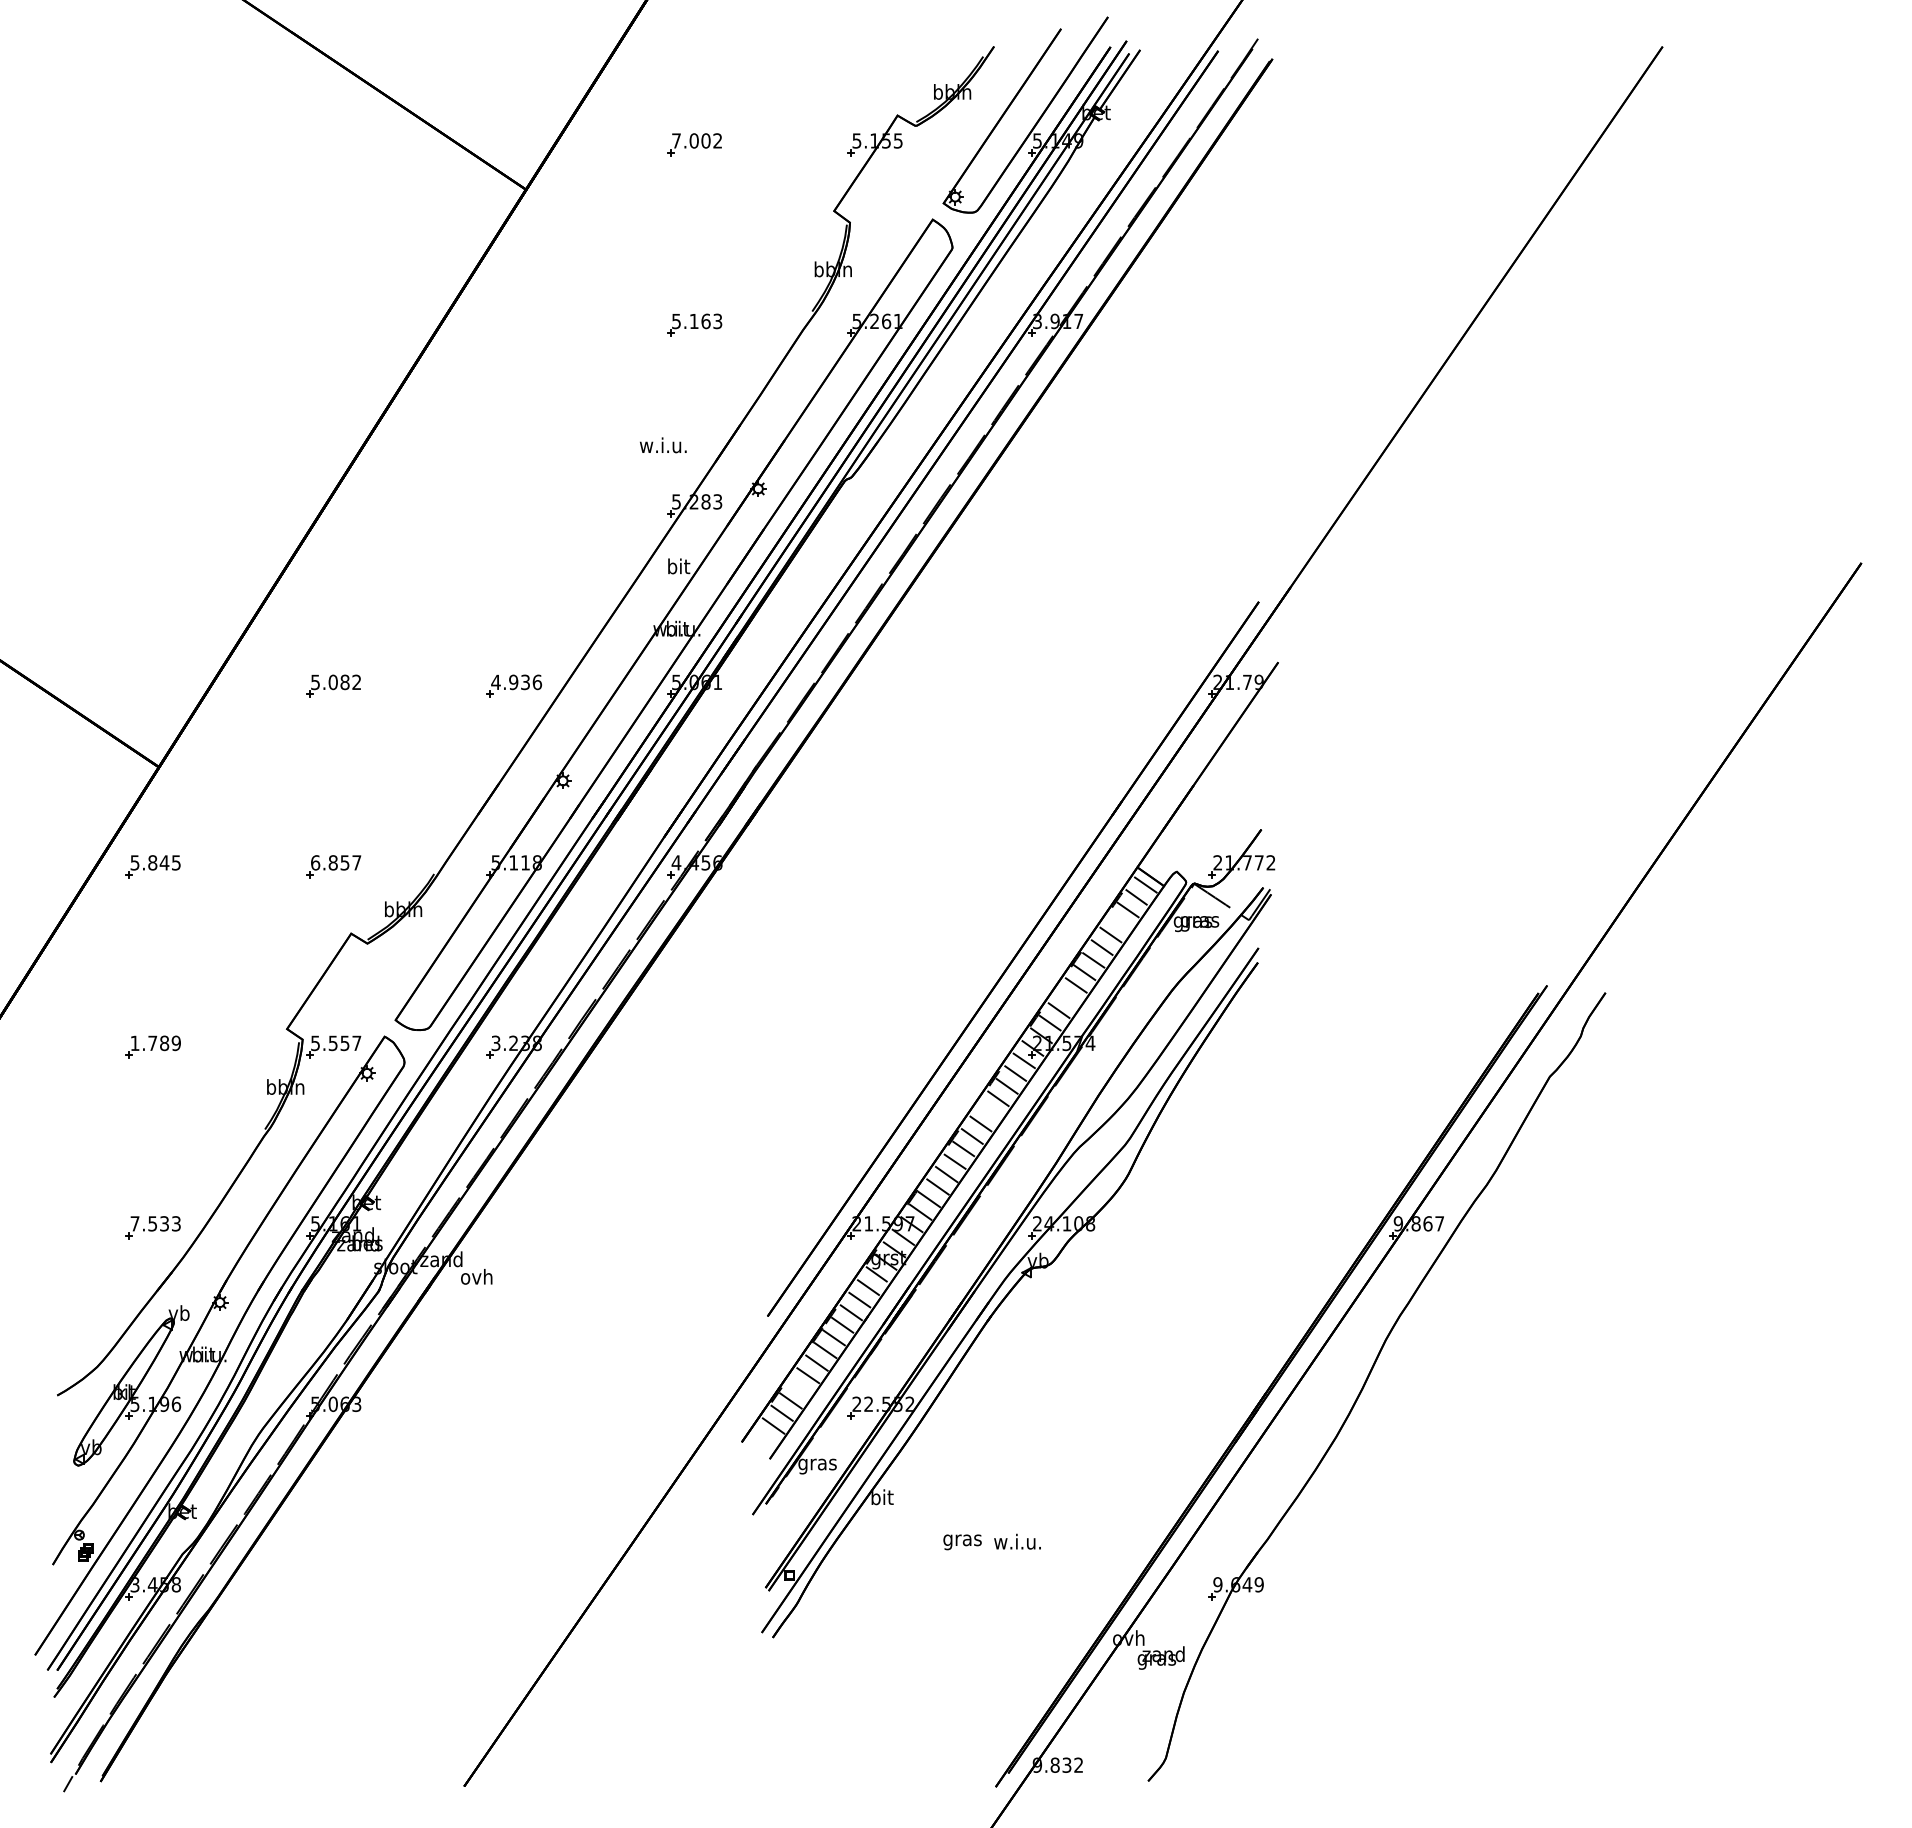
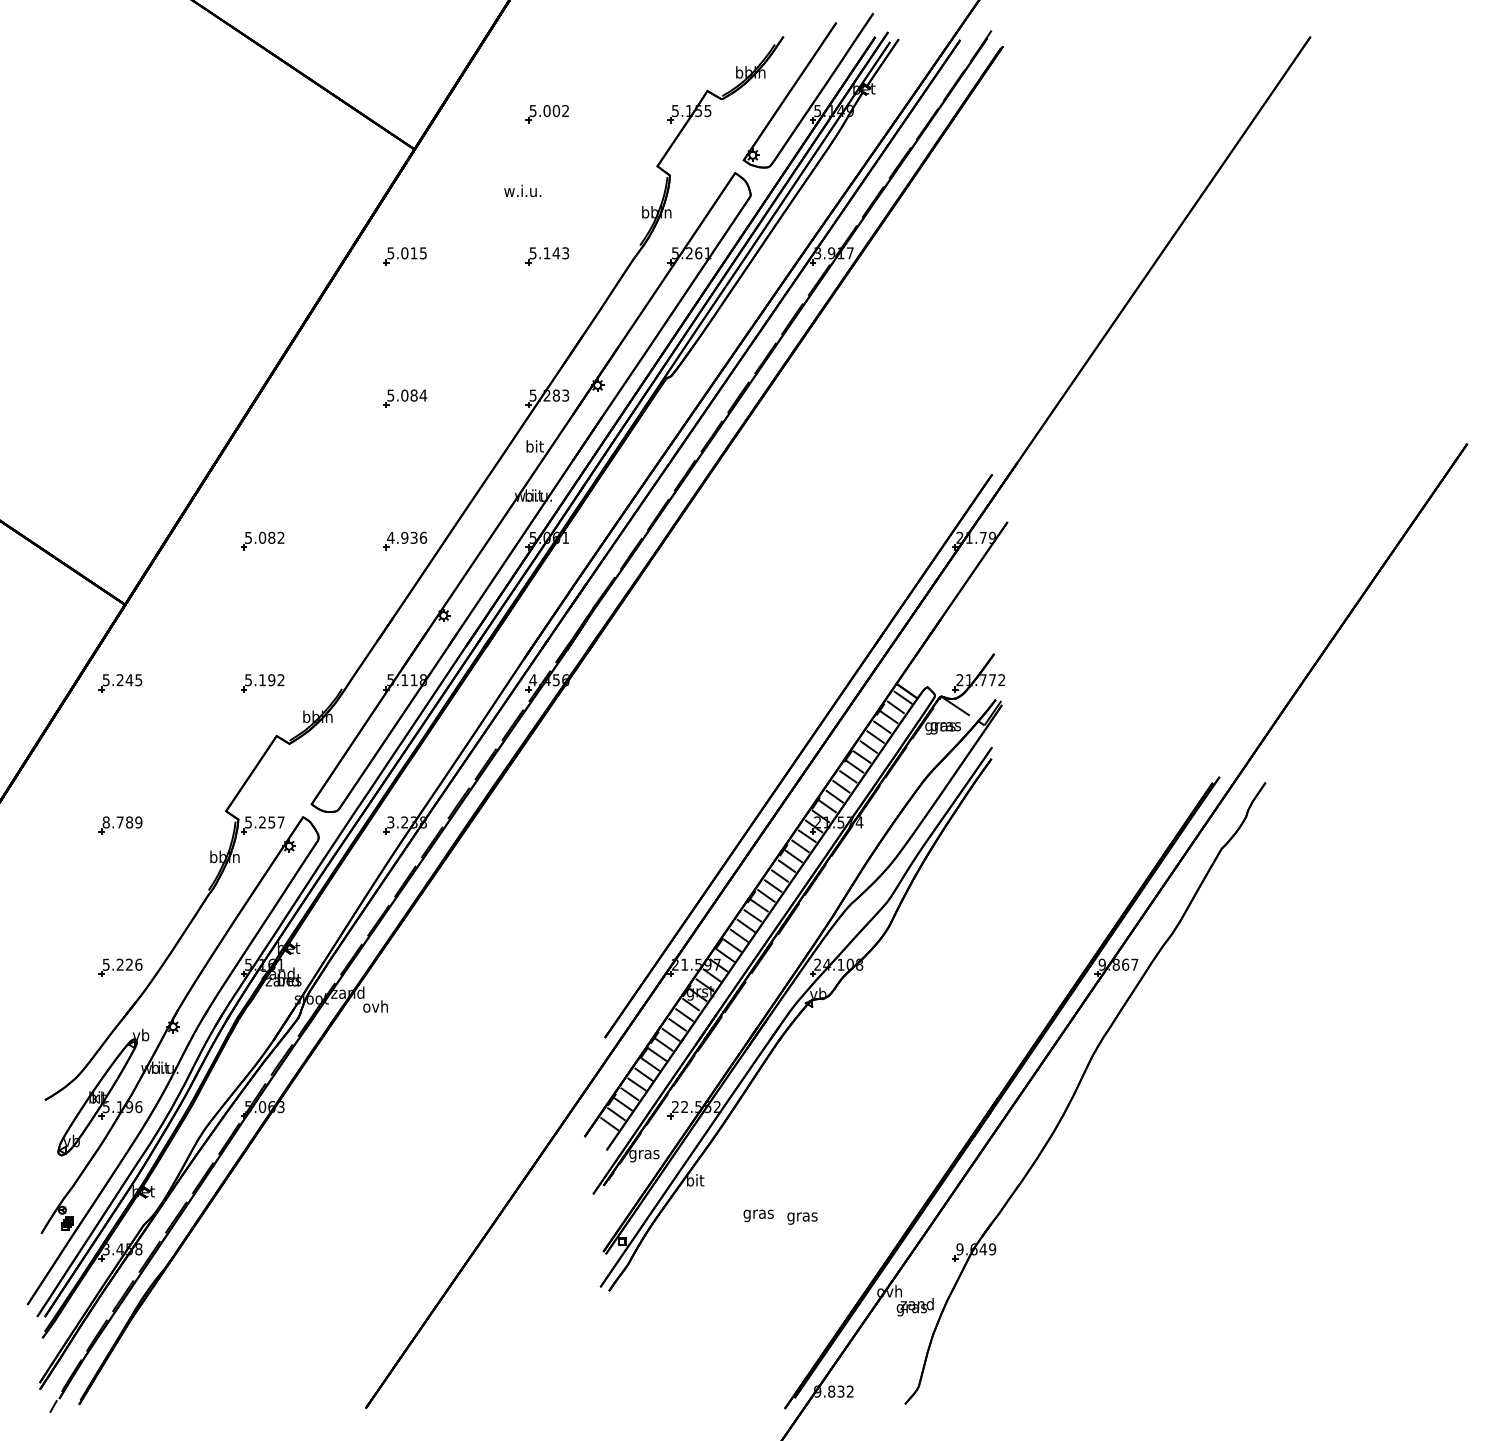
text: (676, 140) -> (533, 110), 7.002 -> 5.002
text: (705, 321) -> (556, 253), 5.163 -> 5.143
part: (513, 324) -> (404, 255), added
text: (663, 445) -> (522, 191), moved
part: (514, 505) -> (405, 398), added
text: (152, 862) -> (120, 679), 5.845 -> 5.245
text: (336, 862) -> (265, 679), 6.857 -> 5.192
line: (1119, 922) -> (882, 727), added
line: (1067, 997) -> (841, 786), added
text: (134, 1043) -> (105, 822), 1.789 -> 8.789
text: (332, 1043) -> (261, 822), 5.557 -> 5.257
line: (989, 1111) -> (779, 876), added
text: (155, 1223) -> (122, 964), 7.533 -> 5.226
line: (798, 1387) -> (629, 1093), added
text: (1017, 1543) -> (801, 1216), w.i.u. -> gras

